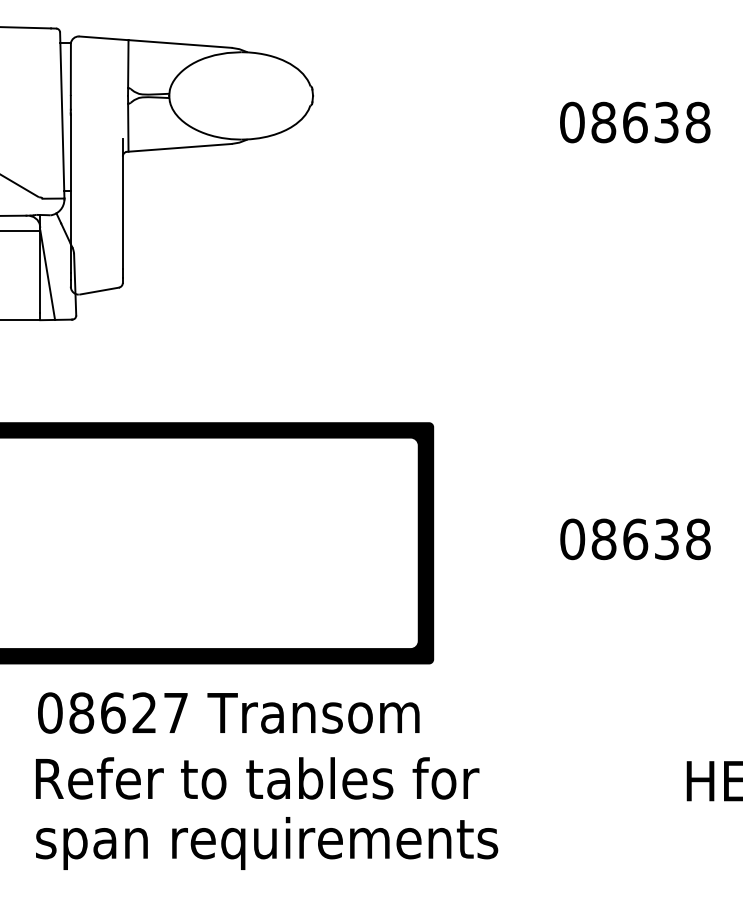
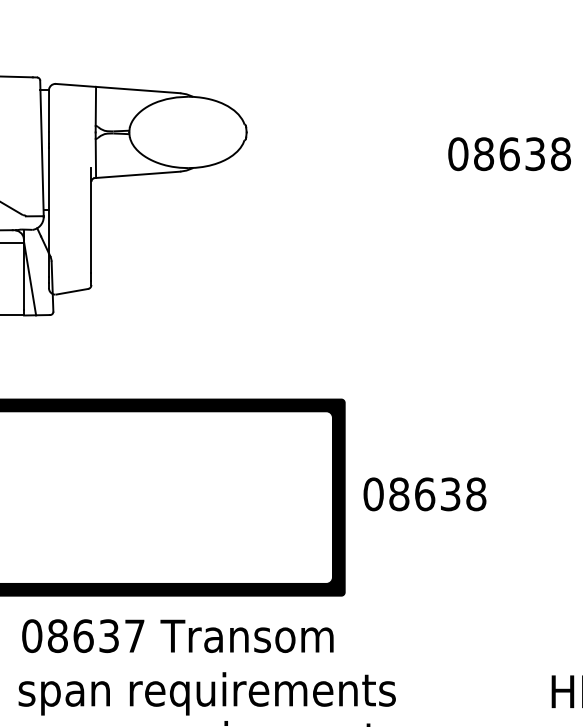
text: (635, 539) -> (424, 494), moved
text: (144, 712) -> (109, 635), 08627 -> 08637
text: (264, 783) -> (207, 693), Refer to tables for -> span requirements

